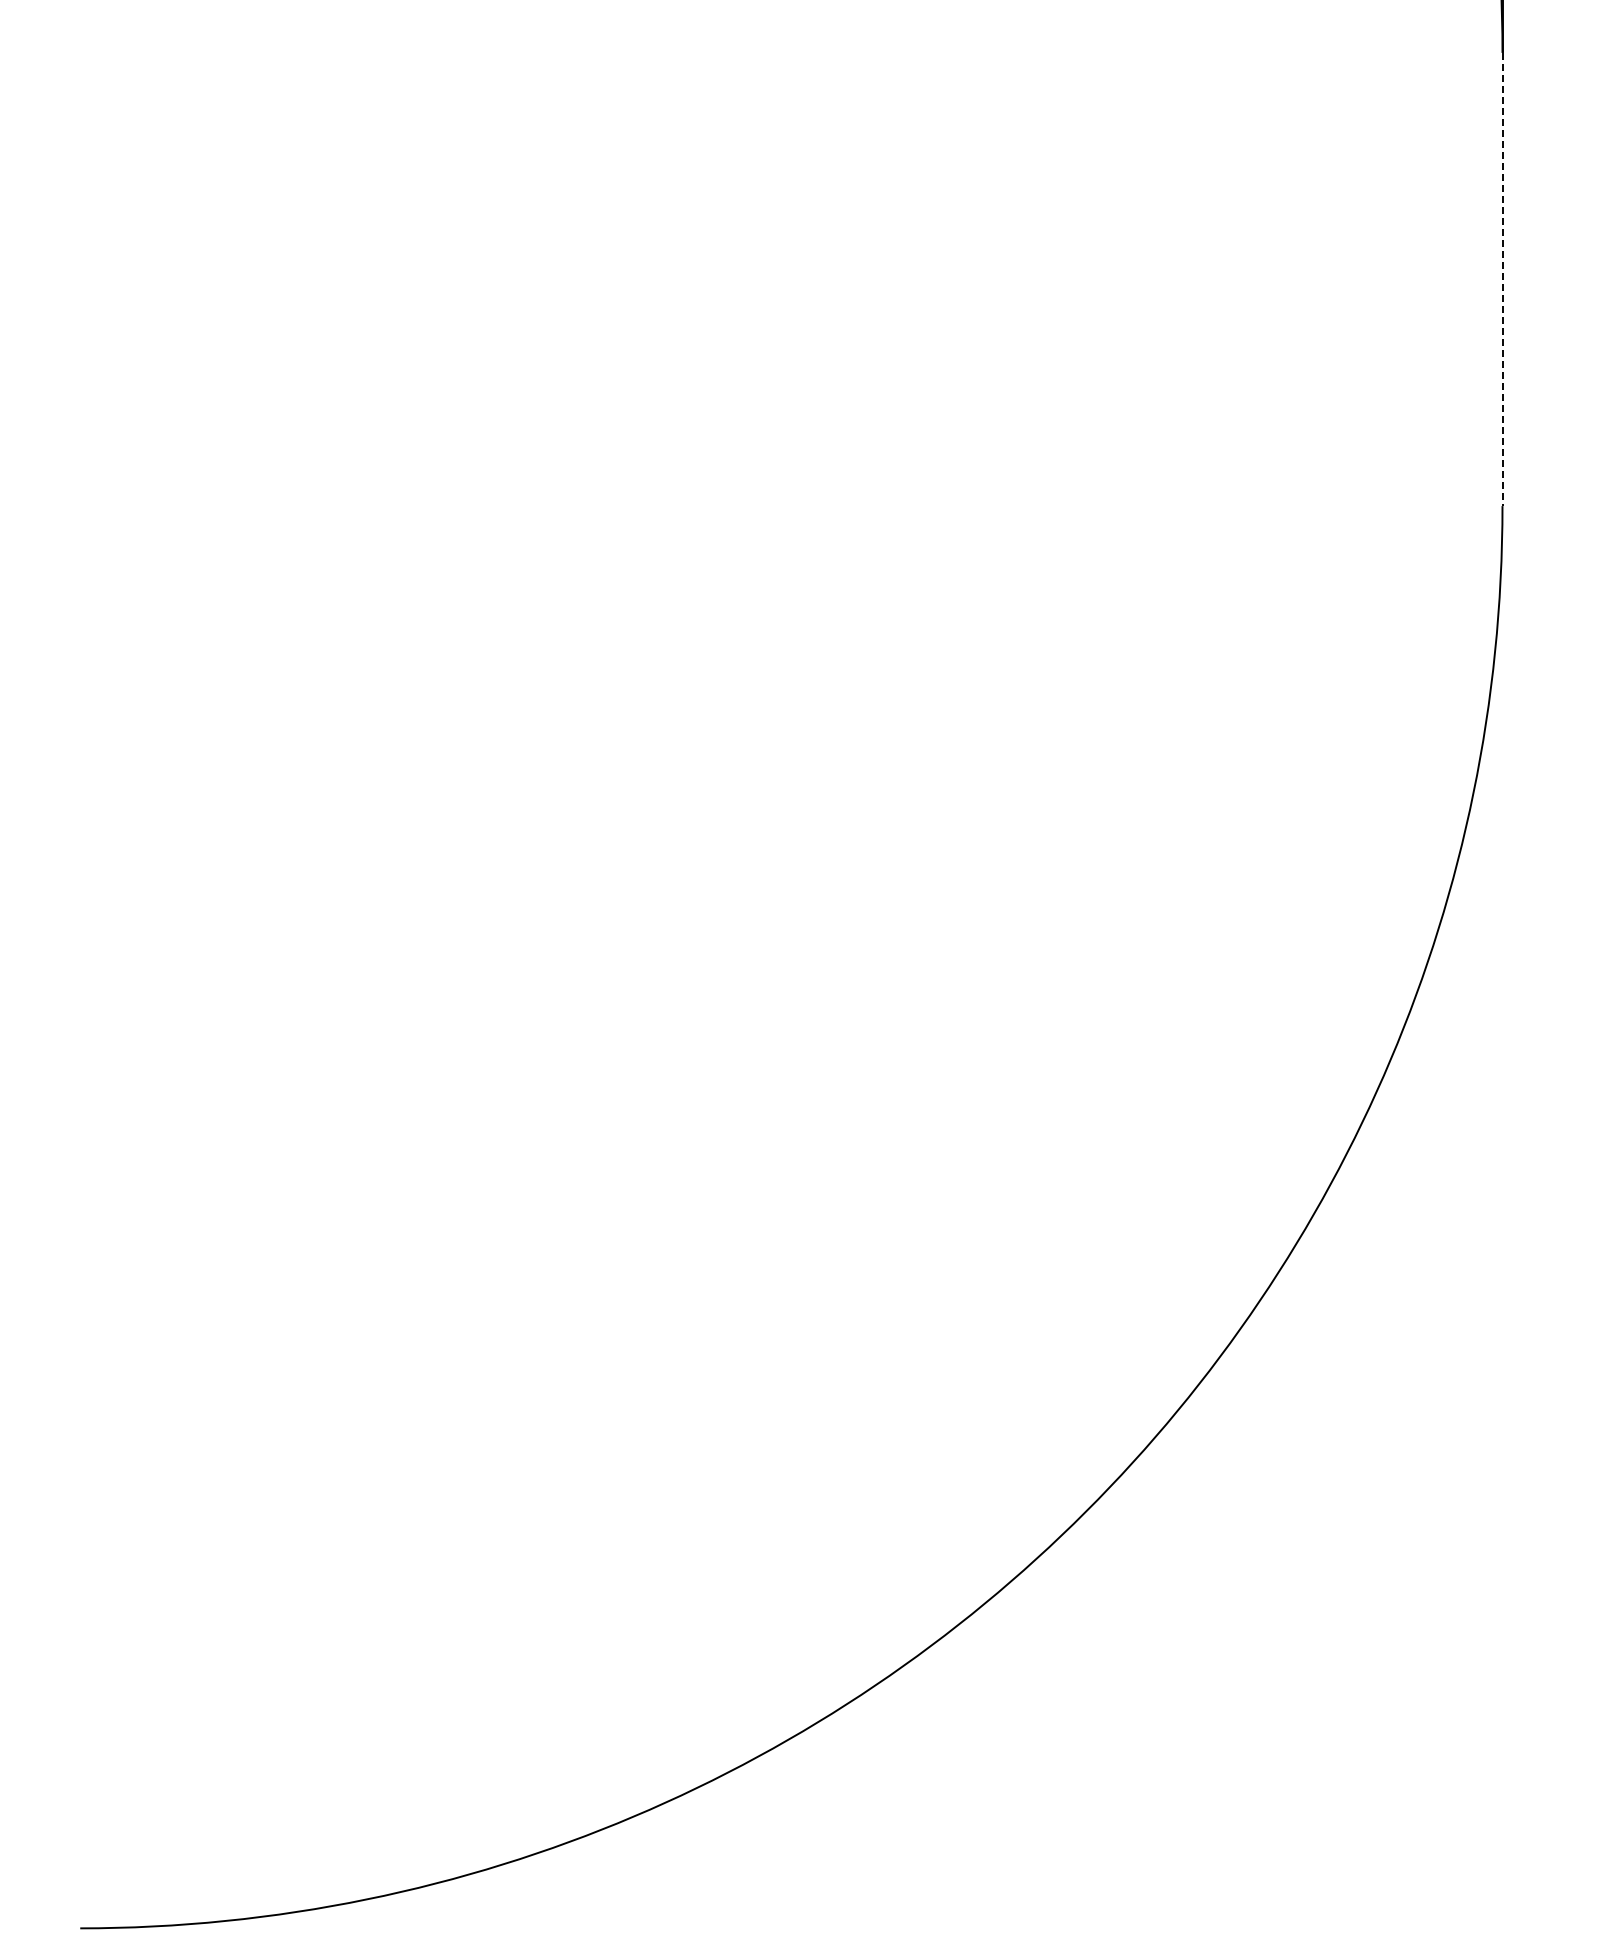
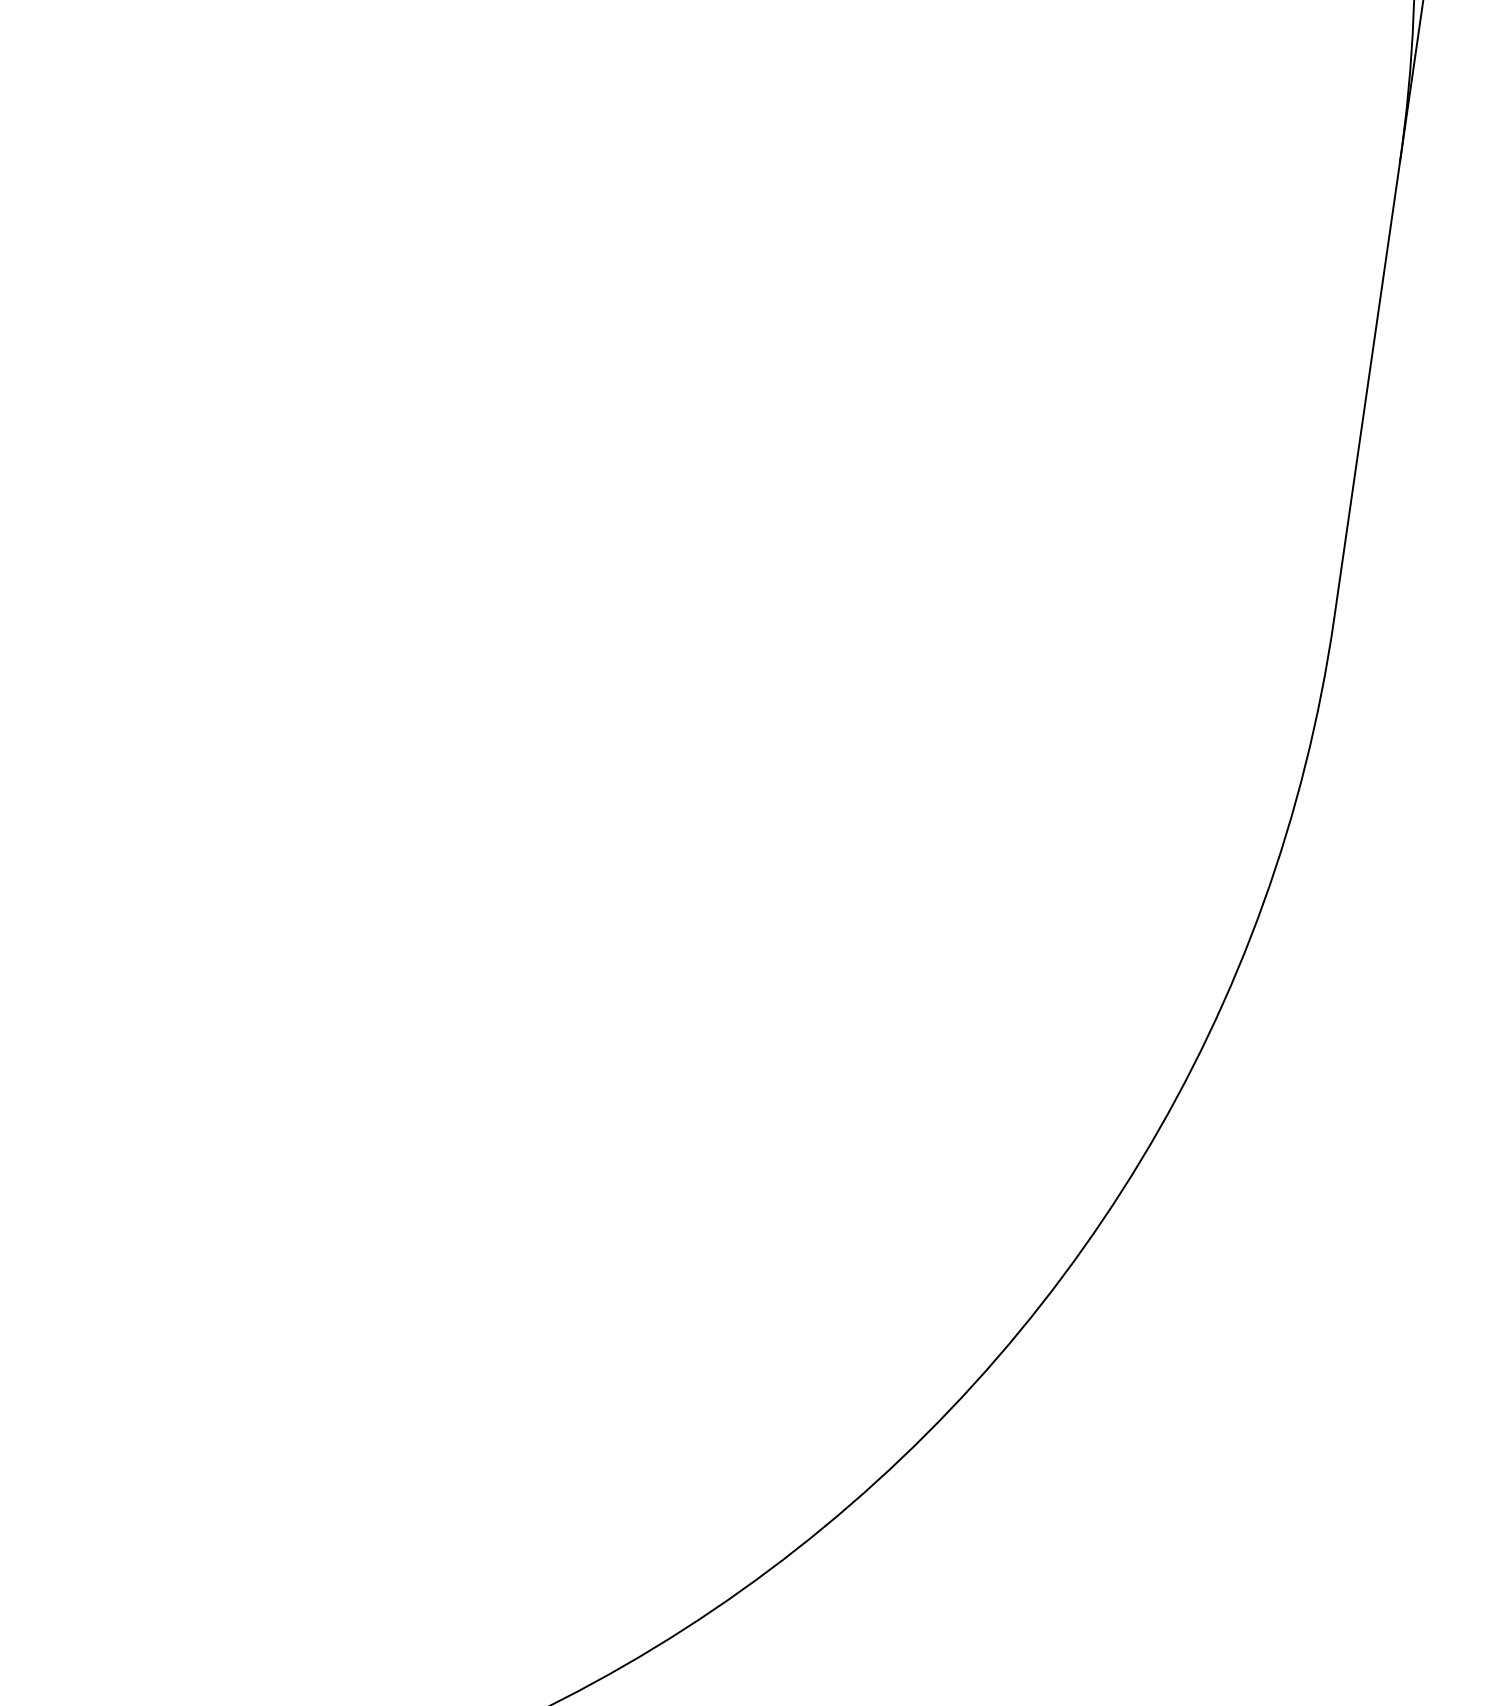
line: (1502, 279) -> (1367, 390), dashed -> solid

